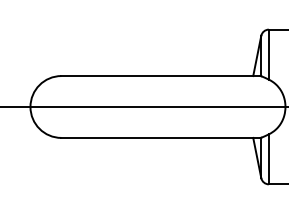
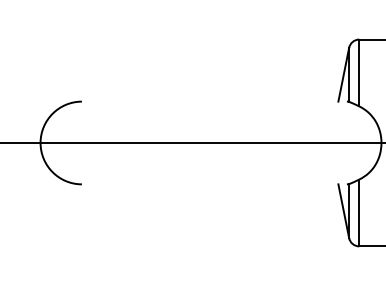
line: (160, 76) -> (214, 102), removed
line: (160, 137) -> (214, 183), removed

